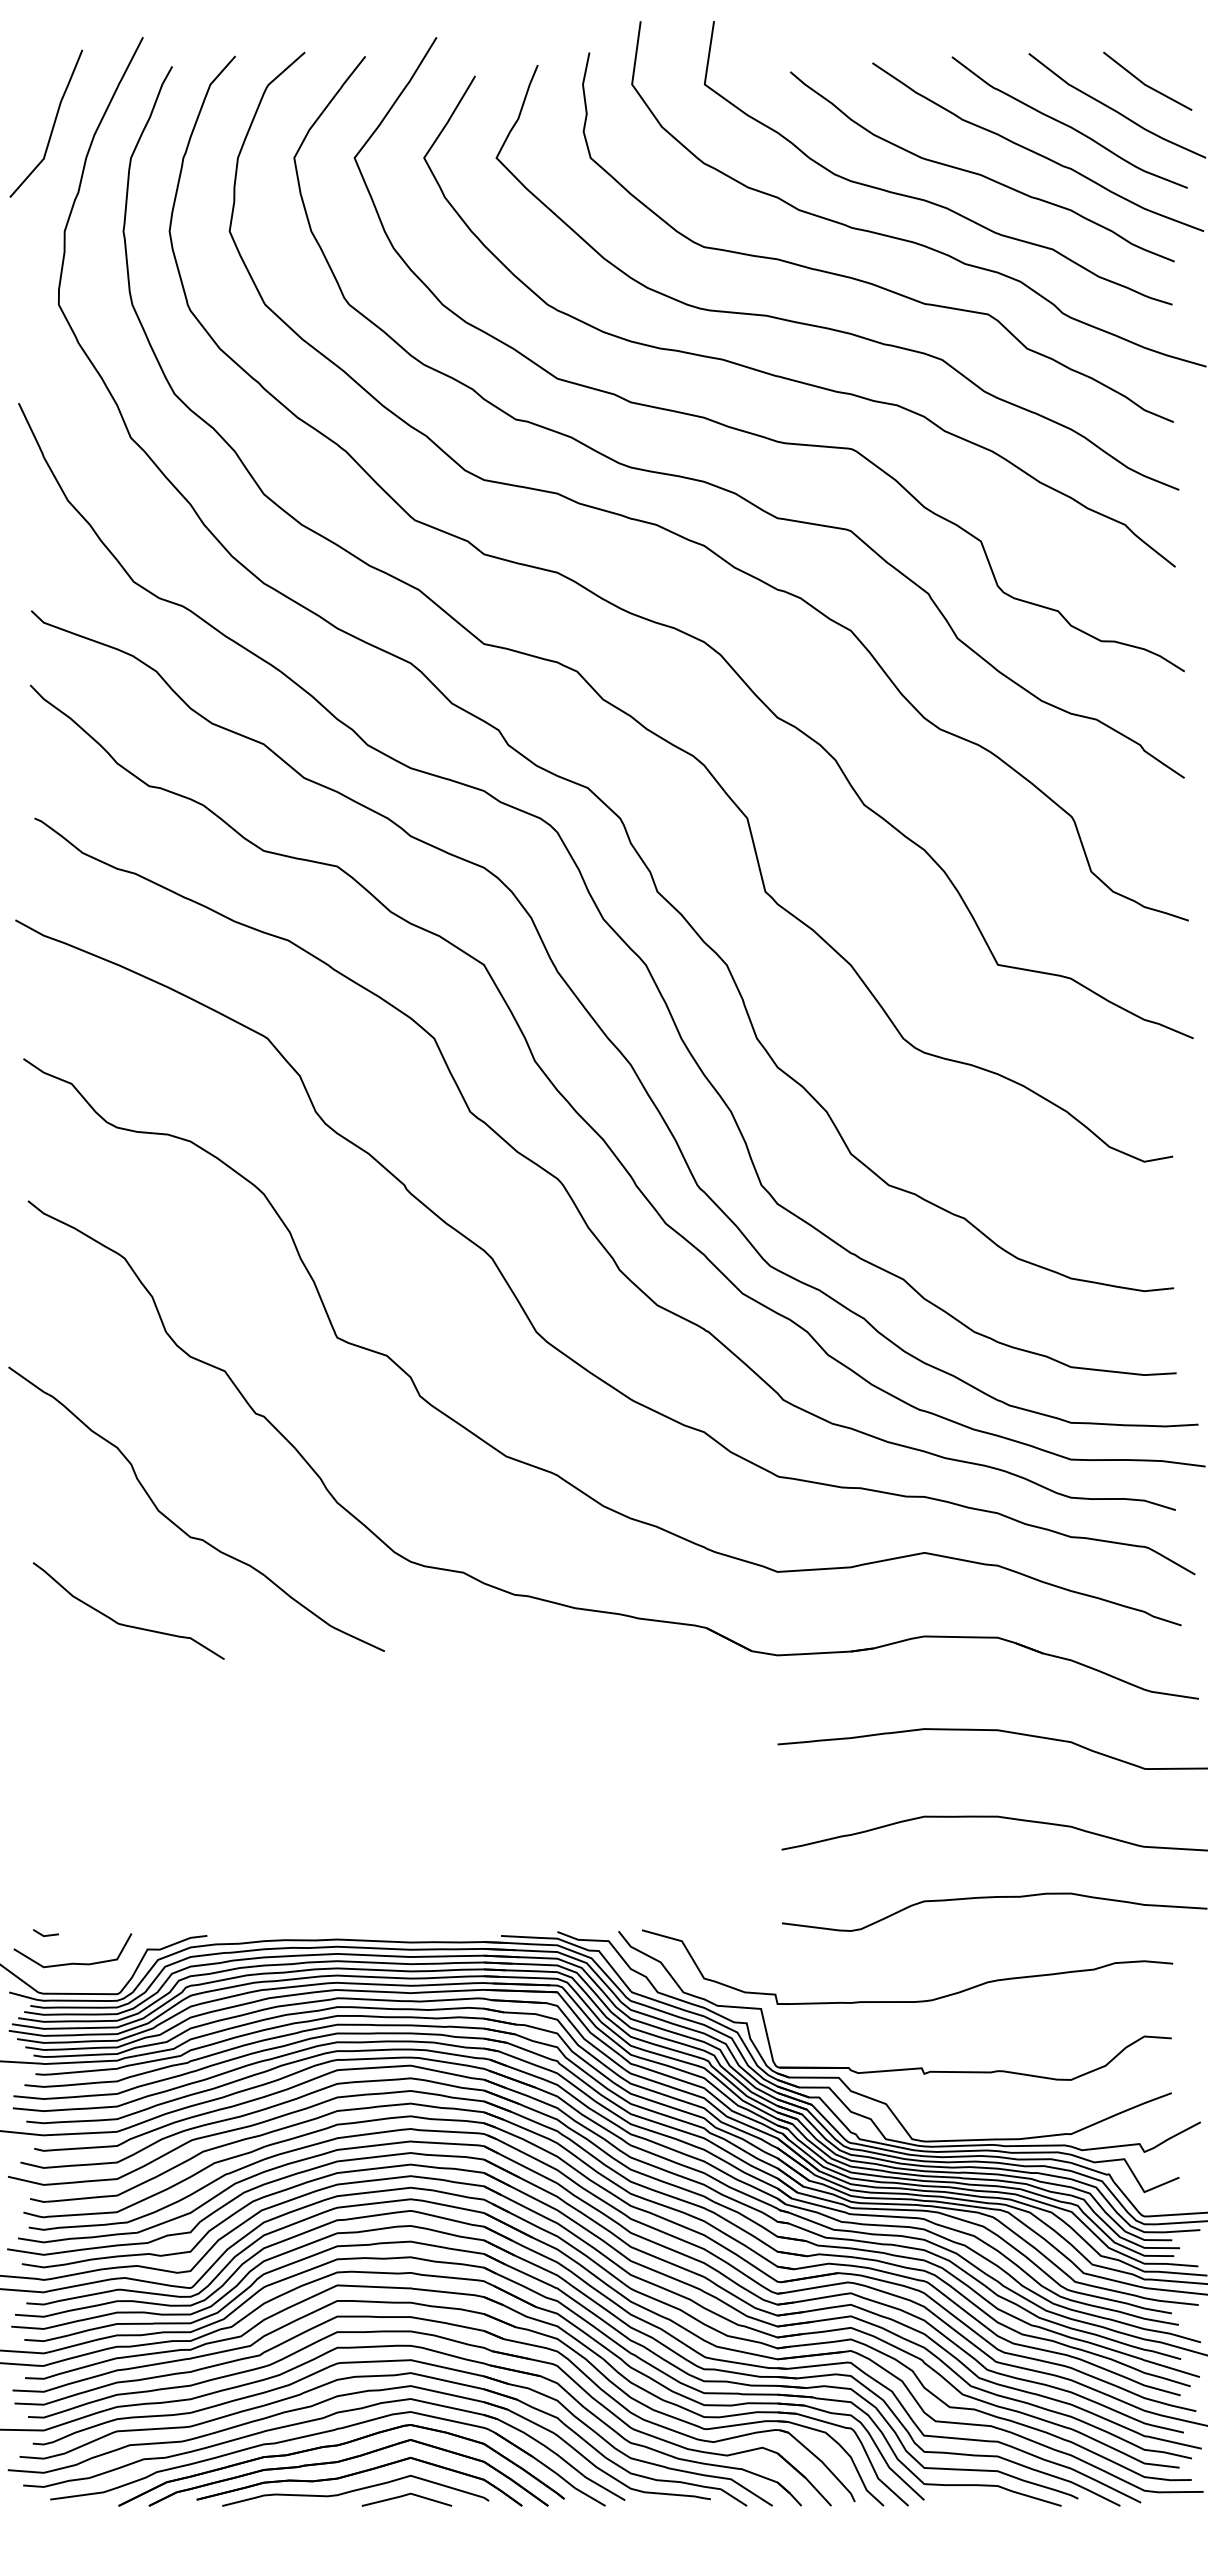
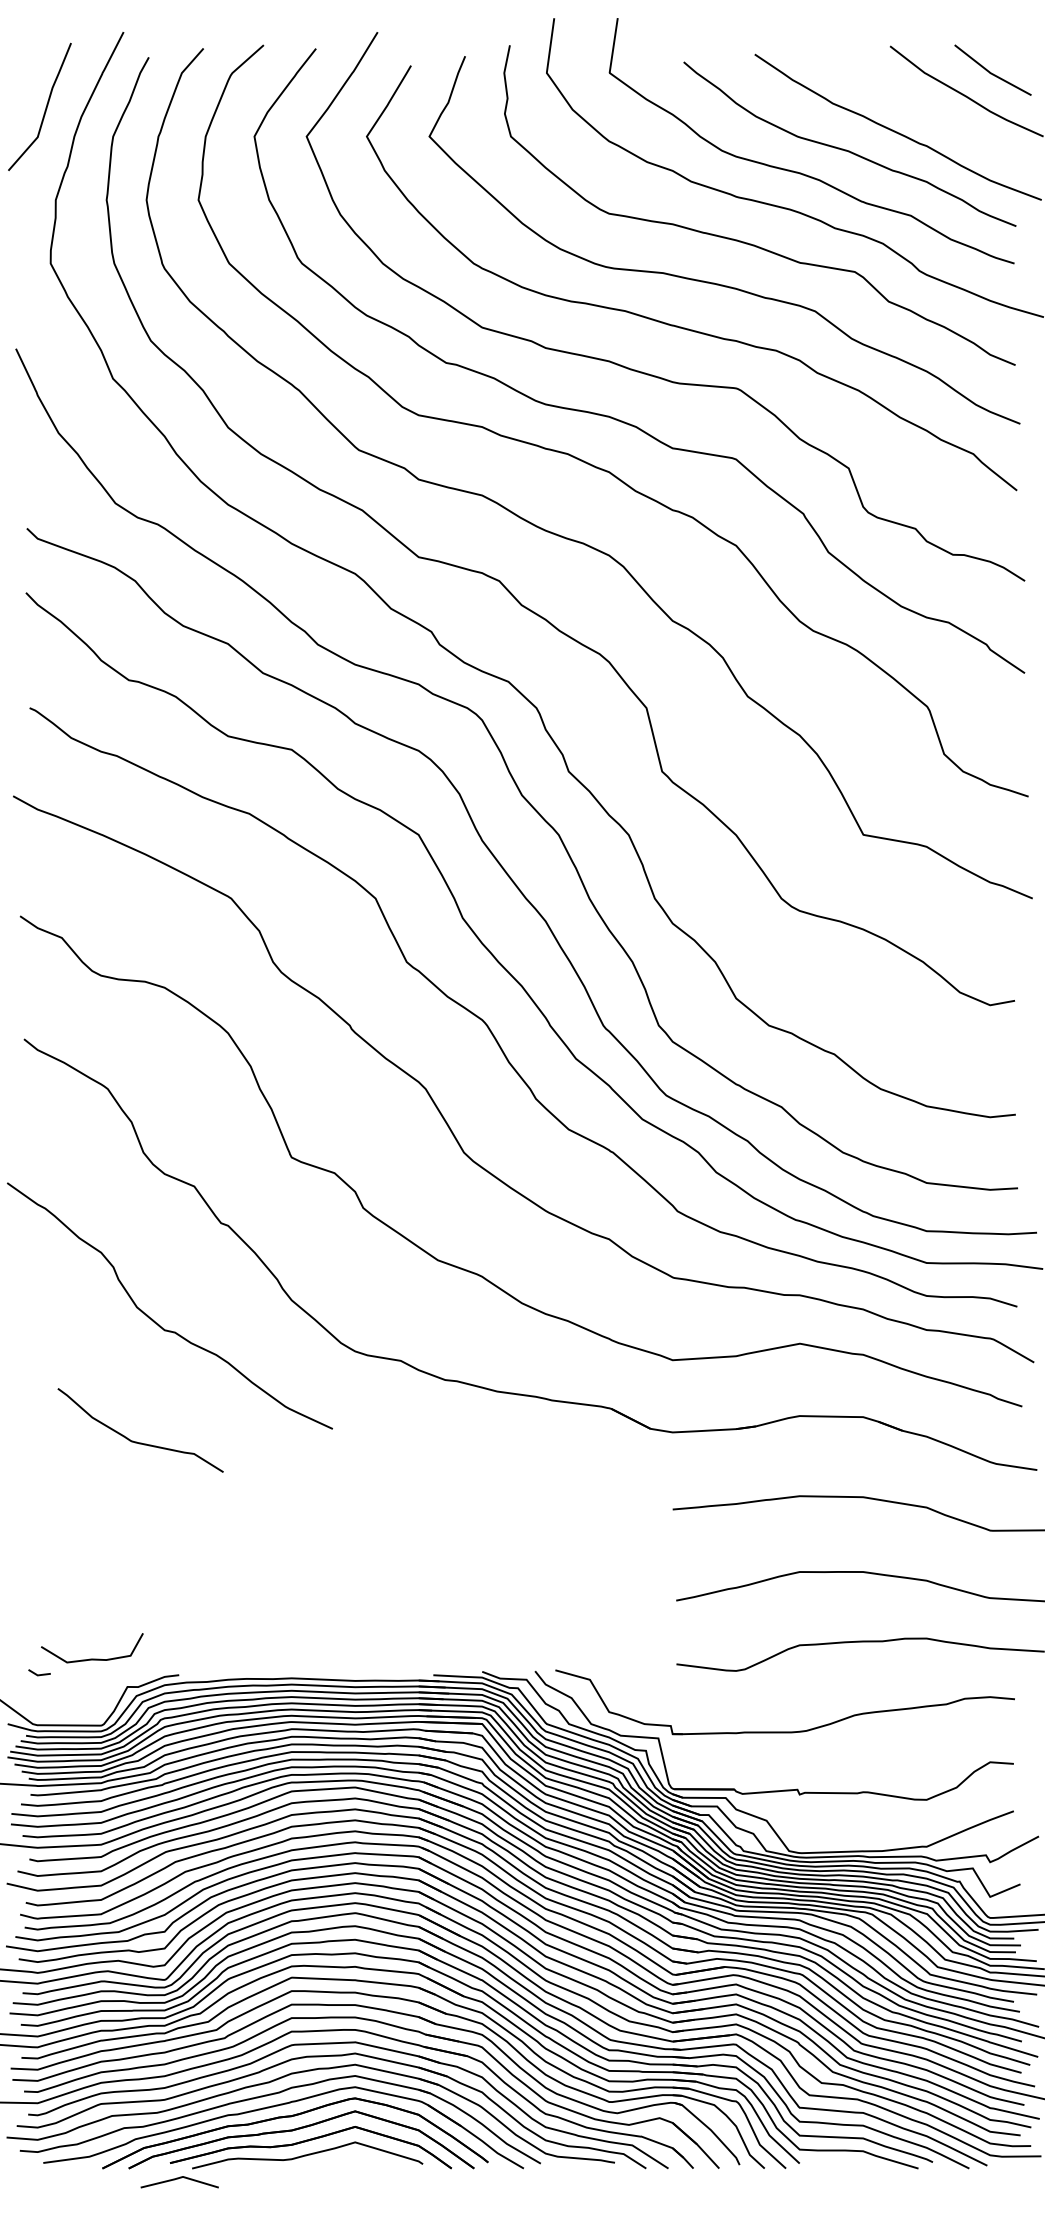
curve: (1067, 124) -> (923, 107), removed
curve: (126, 1624) -> (138, 1442), moved
curve: (72, 1962) -> (91, 1658), moved
line: (405, 2496) -> (178, 2179), moved

